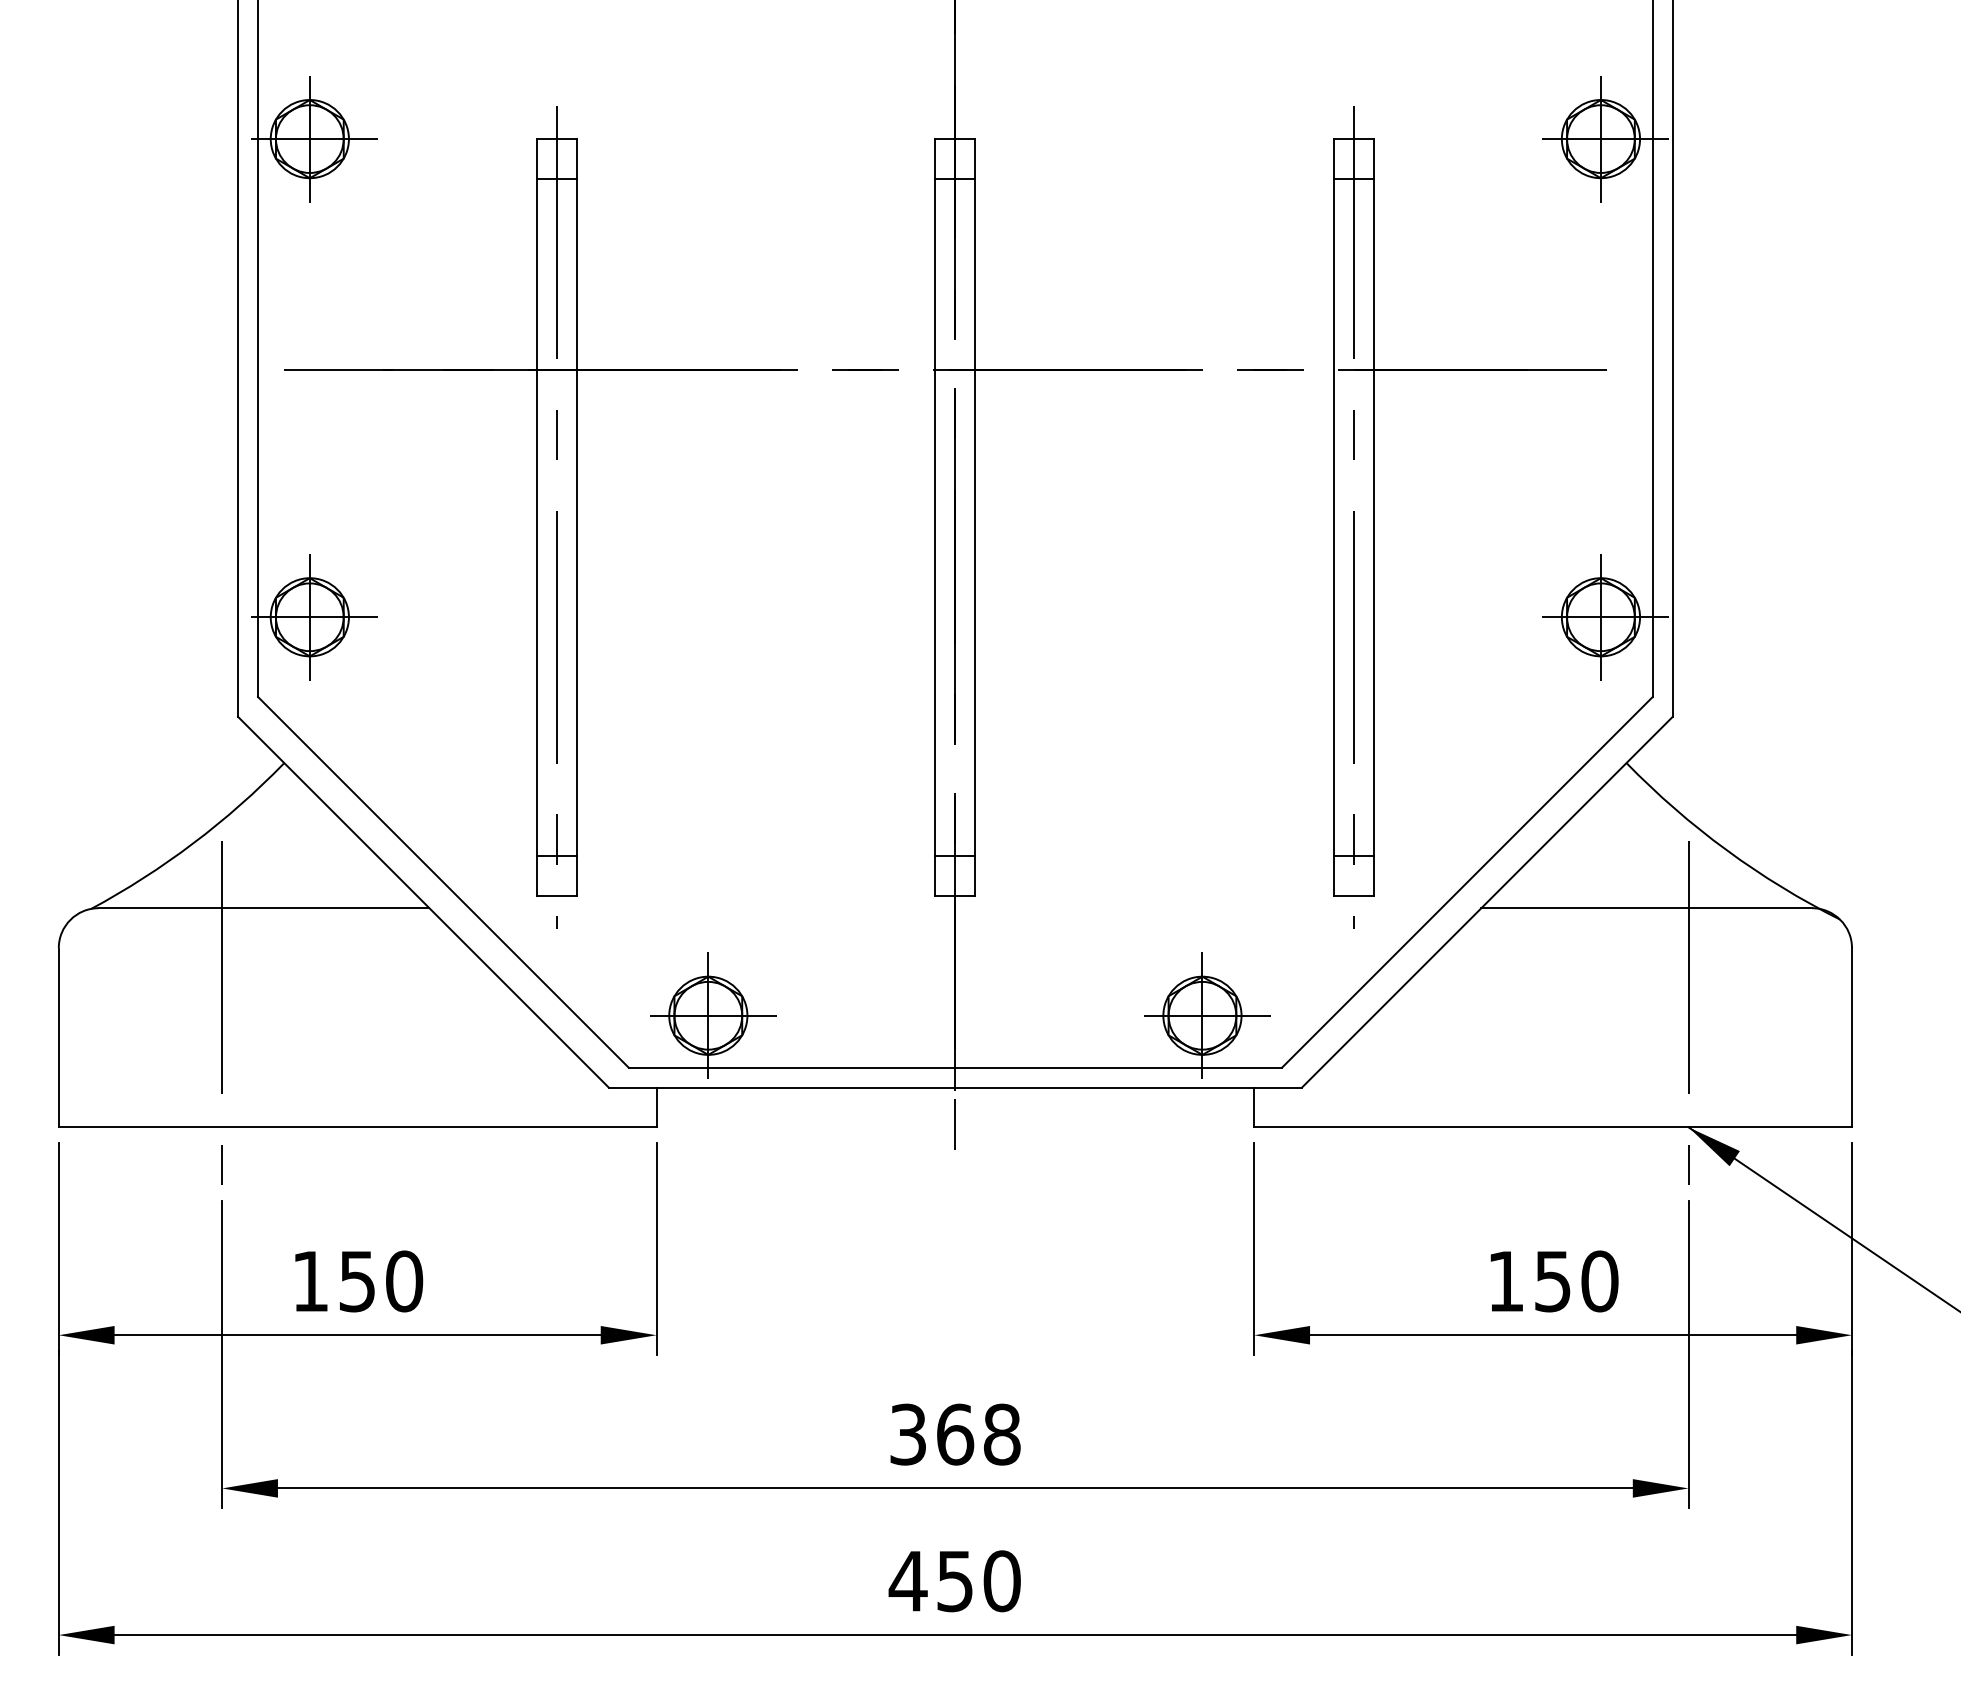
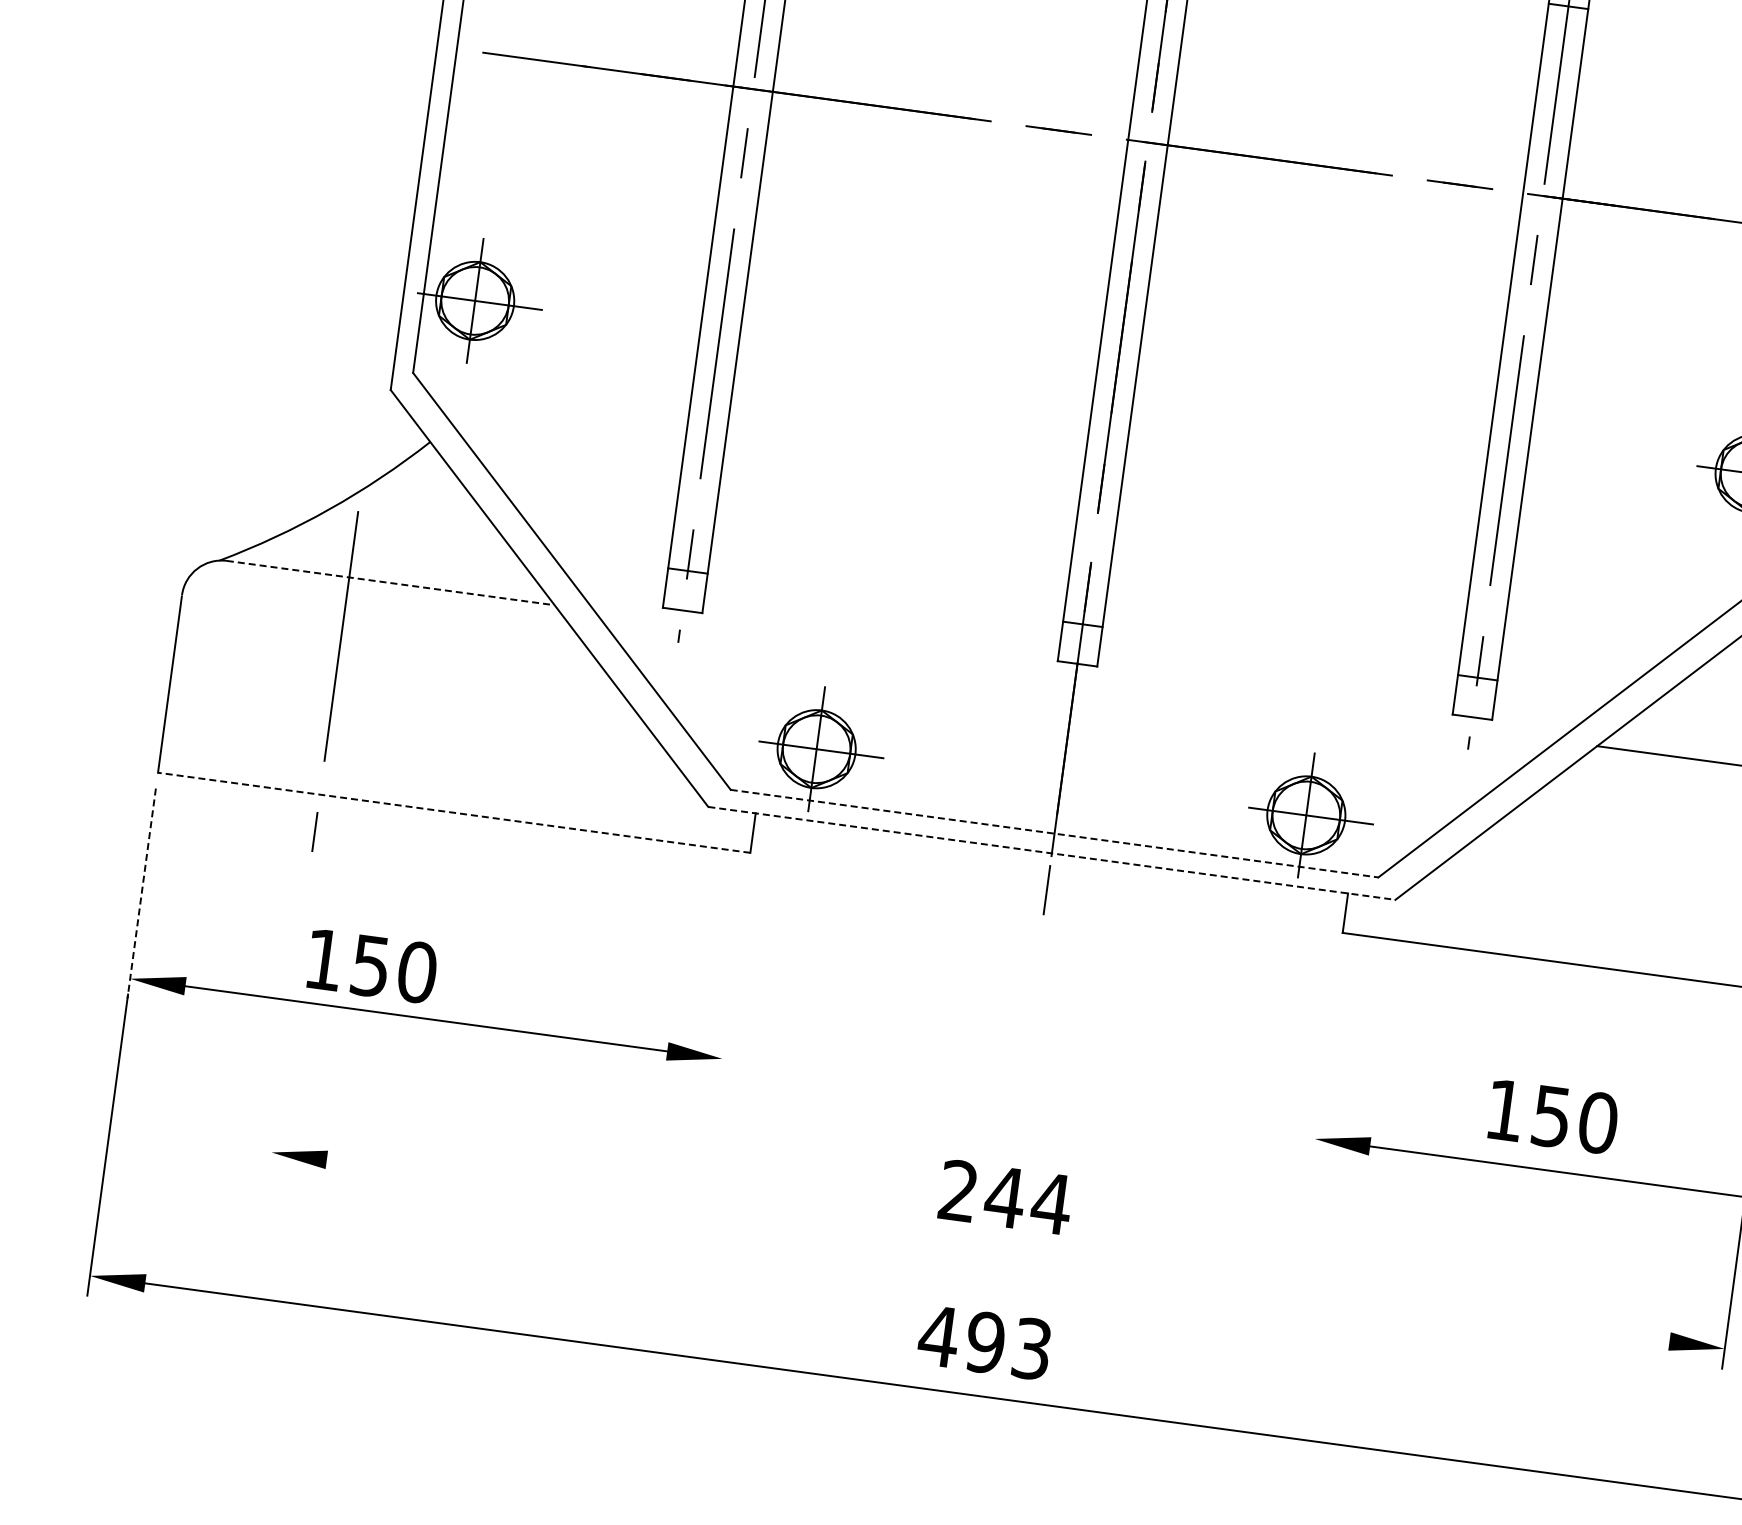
line: (264, 908) -> (391, 583), solid -> dashed
line: (955, 1067) -> (1054, 833), solid -> dashed
line: (955, 1087) -> (1051, 853), solid -> dashed
line: (357, 1127) -> (454, 812), solid -> dashed
line: (58, 1249) -> (141, 893), solid -> dashed
line: (656, 1249) -> (733, 973), removed
line: (1254, 1249) -> (1326, 1054), removed
text: (359, 1281) -> (372, 966), moved
text: (1554, 1281) -> (1553, 1116), moved
line: (222, 1354) -> (289, 1019), removed
text: (955, 1434) -> (1005, 1197), 368 -> 244
line: (954, 1488) -> (997, 1250), removed
text: (978, 1581) -> (1008, 1346), 450 -> 493

